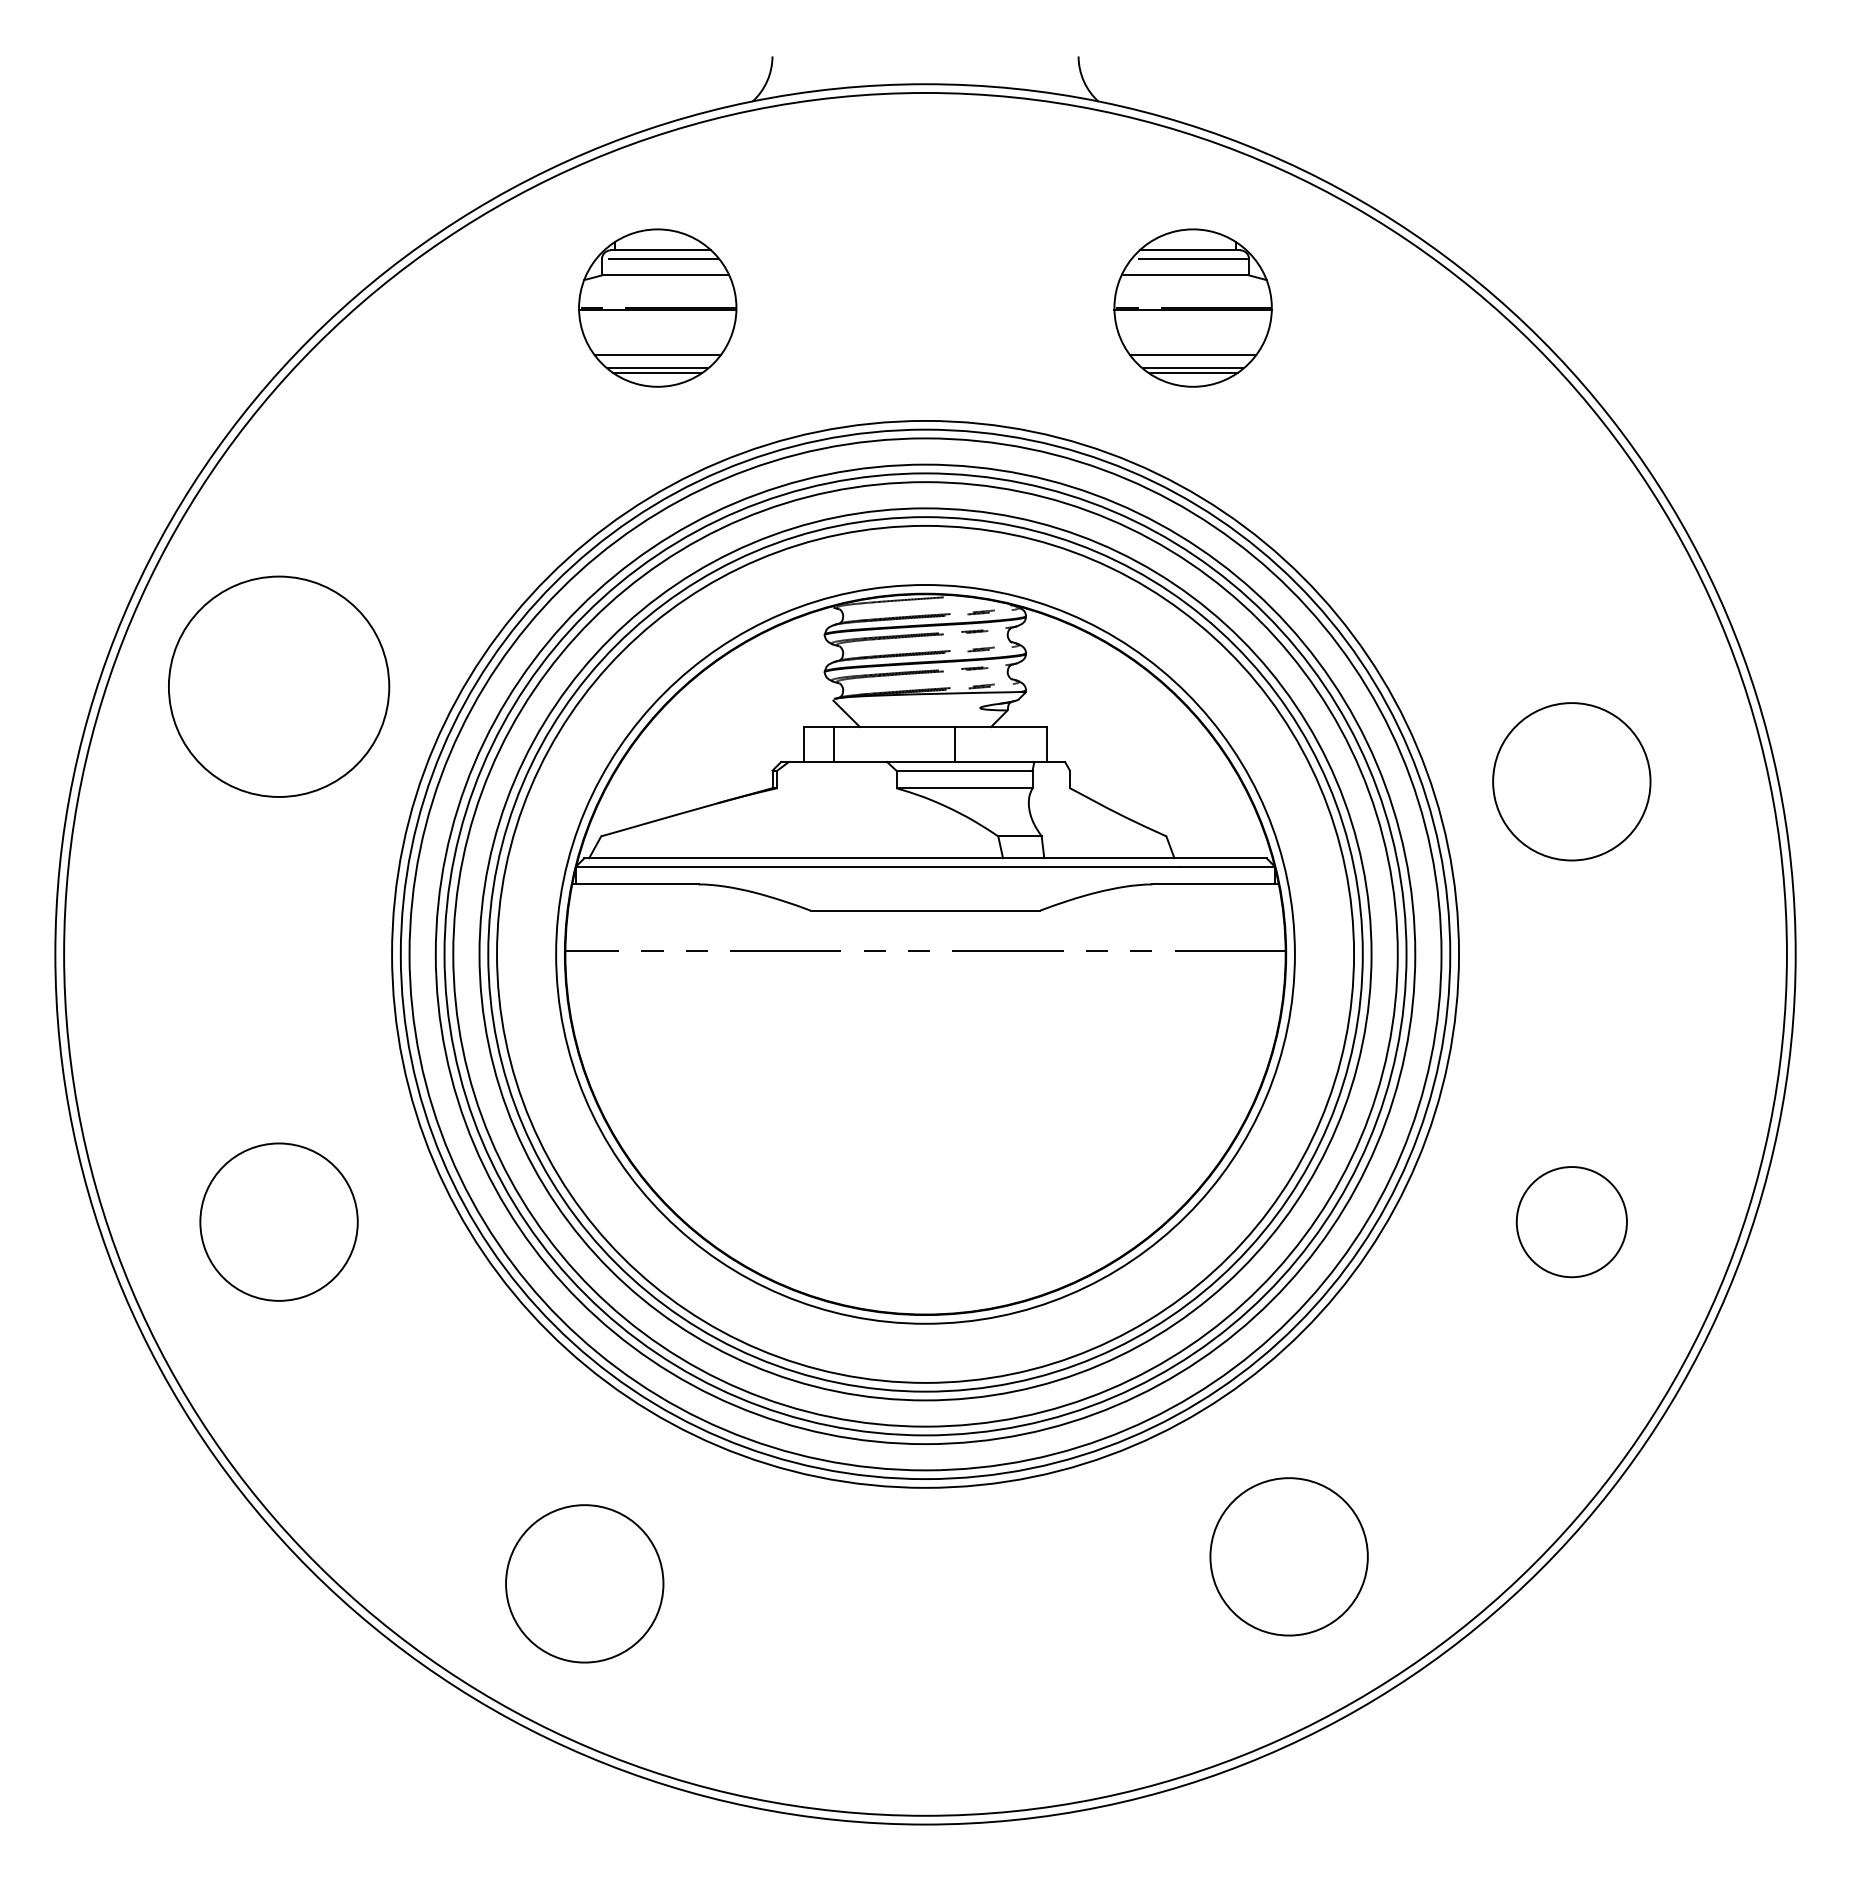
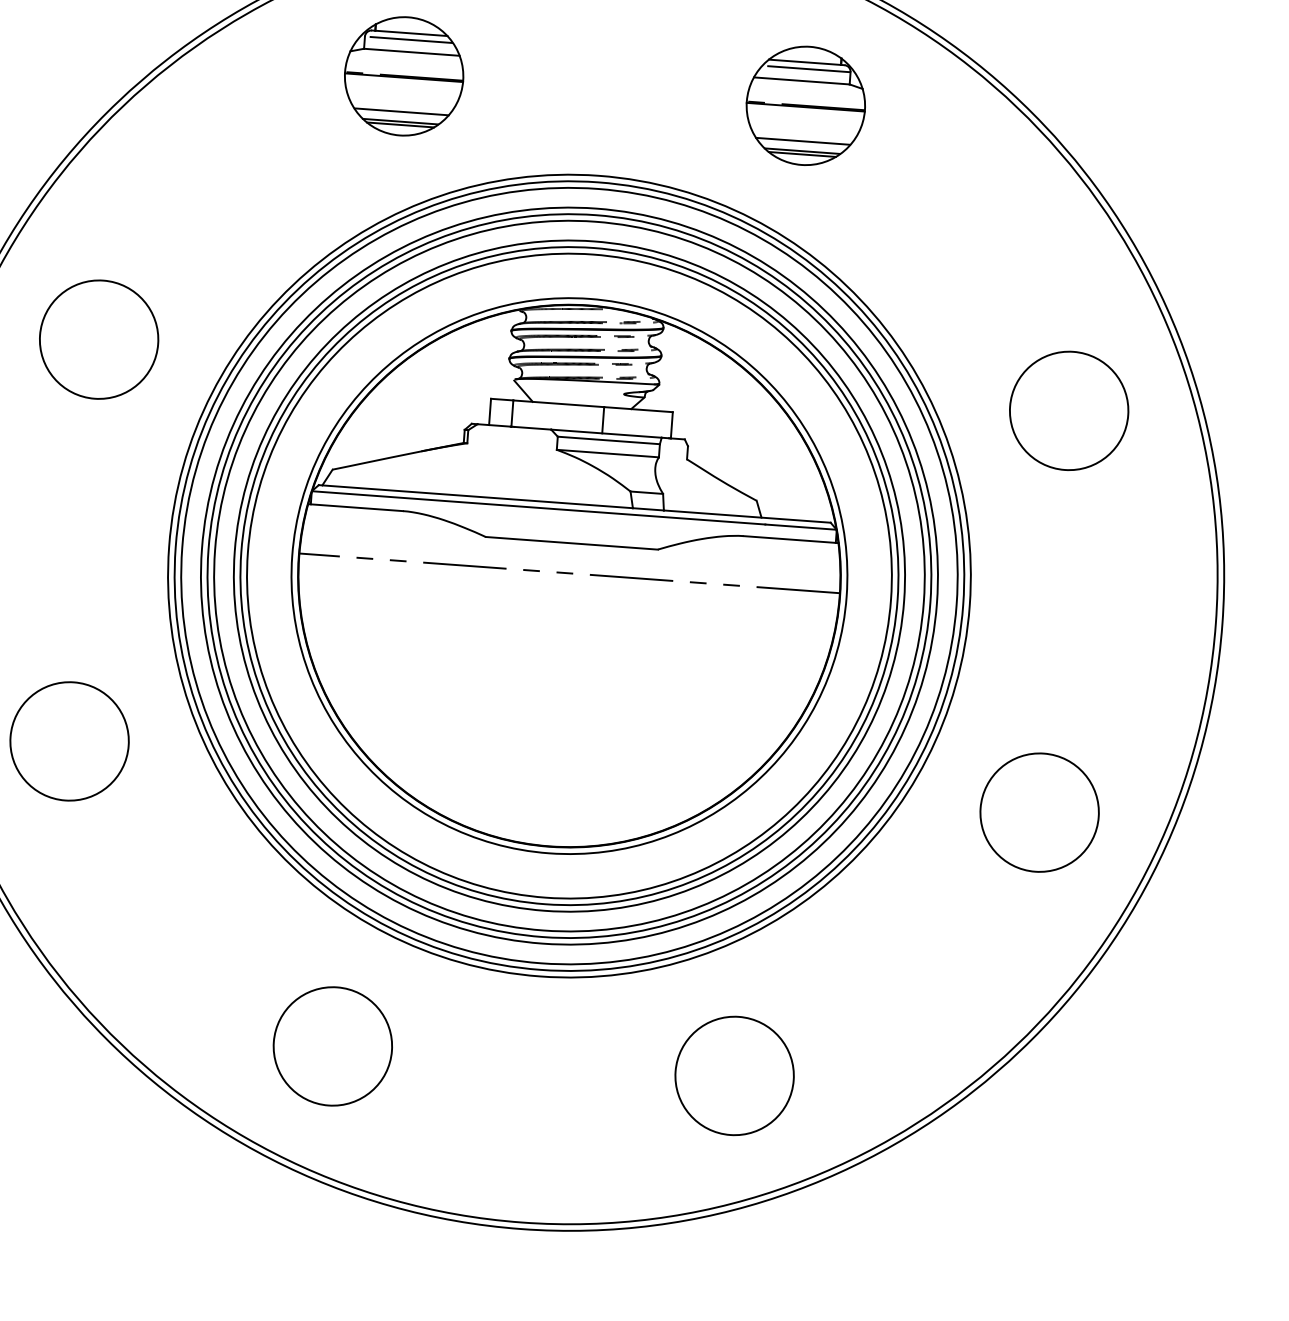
circle: (278, 686) -> (98, 339), size x0.71
circle: (1571, 781) -> (1068, 410), moved
circle: (1571, 1221) -> (1039, 812), size x1.43
circle: (1288, 1556) -> (734, 1075), moved
circle: (584, 1583) -> (332, 1046), moved

